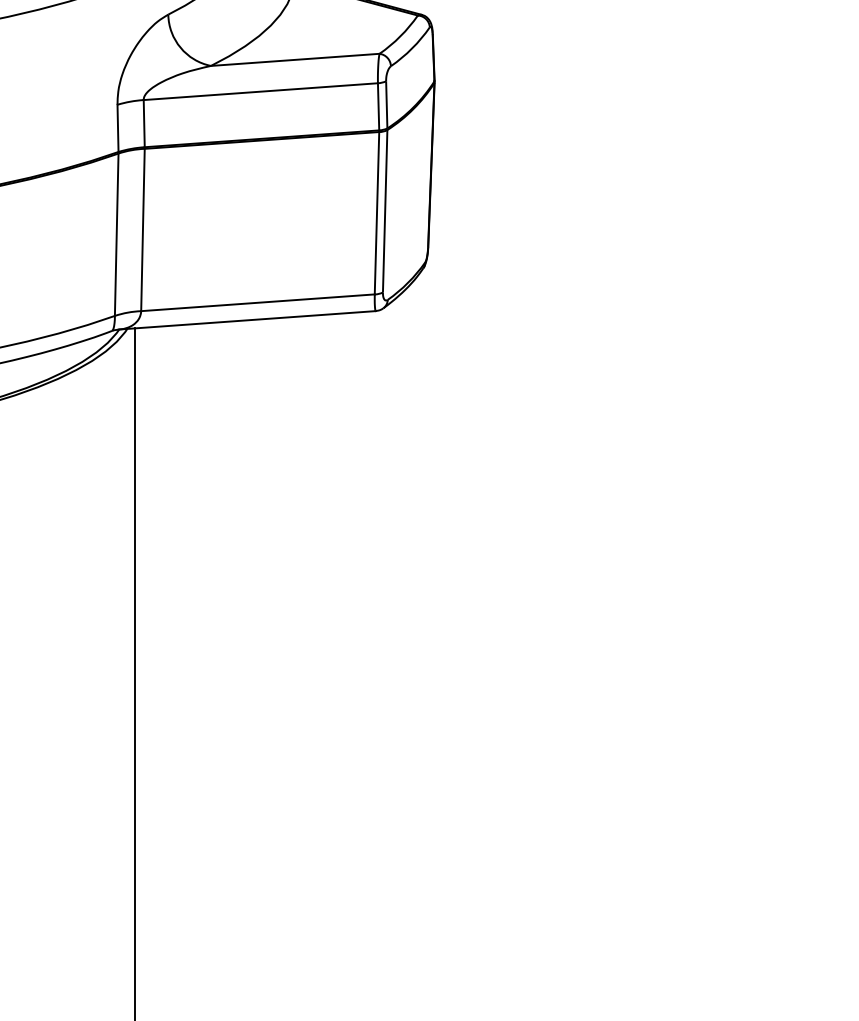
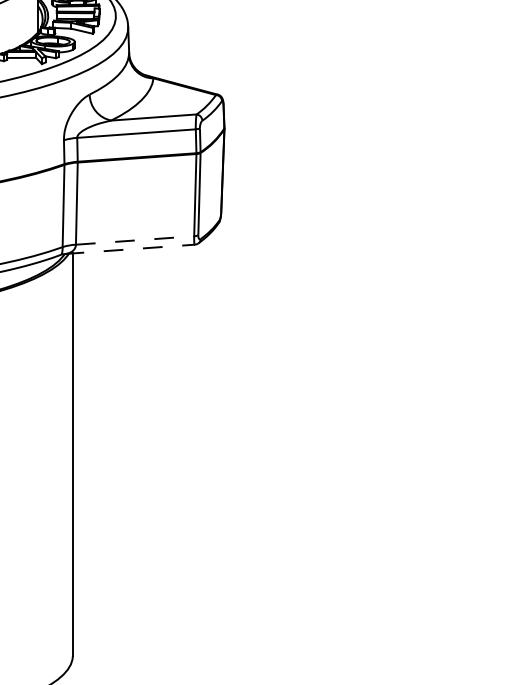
line: (258, 302) -> (135, 240), solid -> dashed
line: (248, 320) -> (130, 249), solid -> dashed

